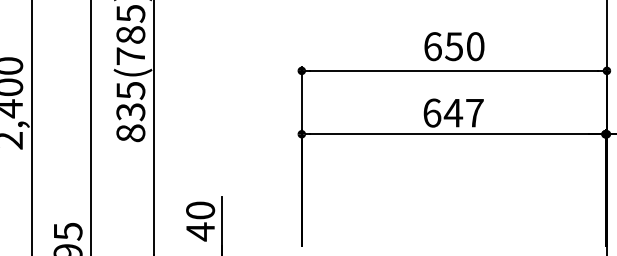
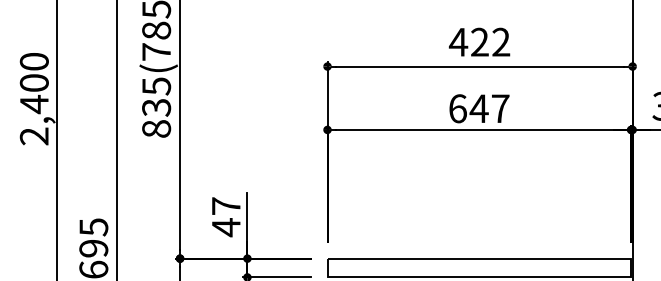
text: (453, 45) -> (479, 41), 650 -> 422
text: (199, 209) -> (225, 205), 40 -> 47

